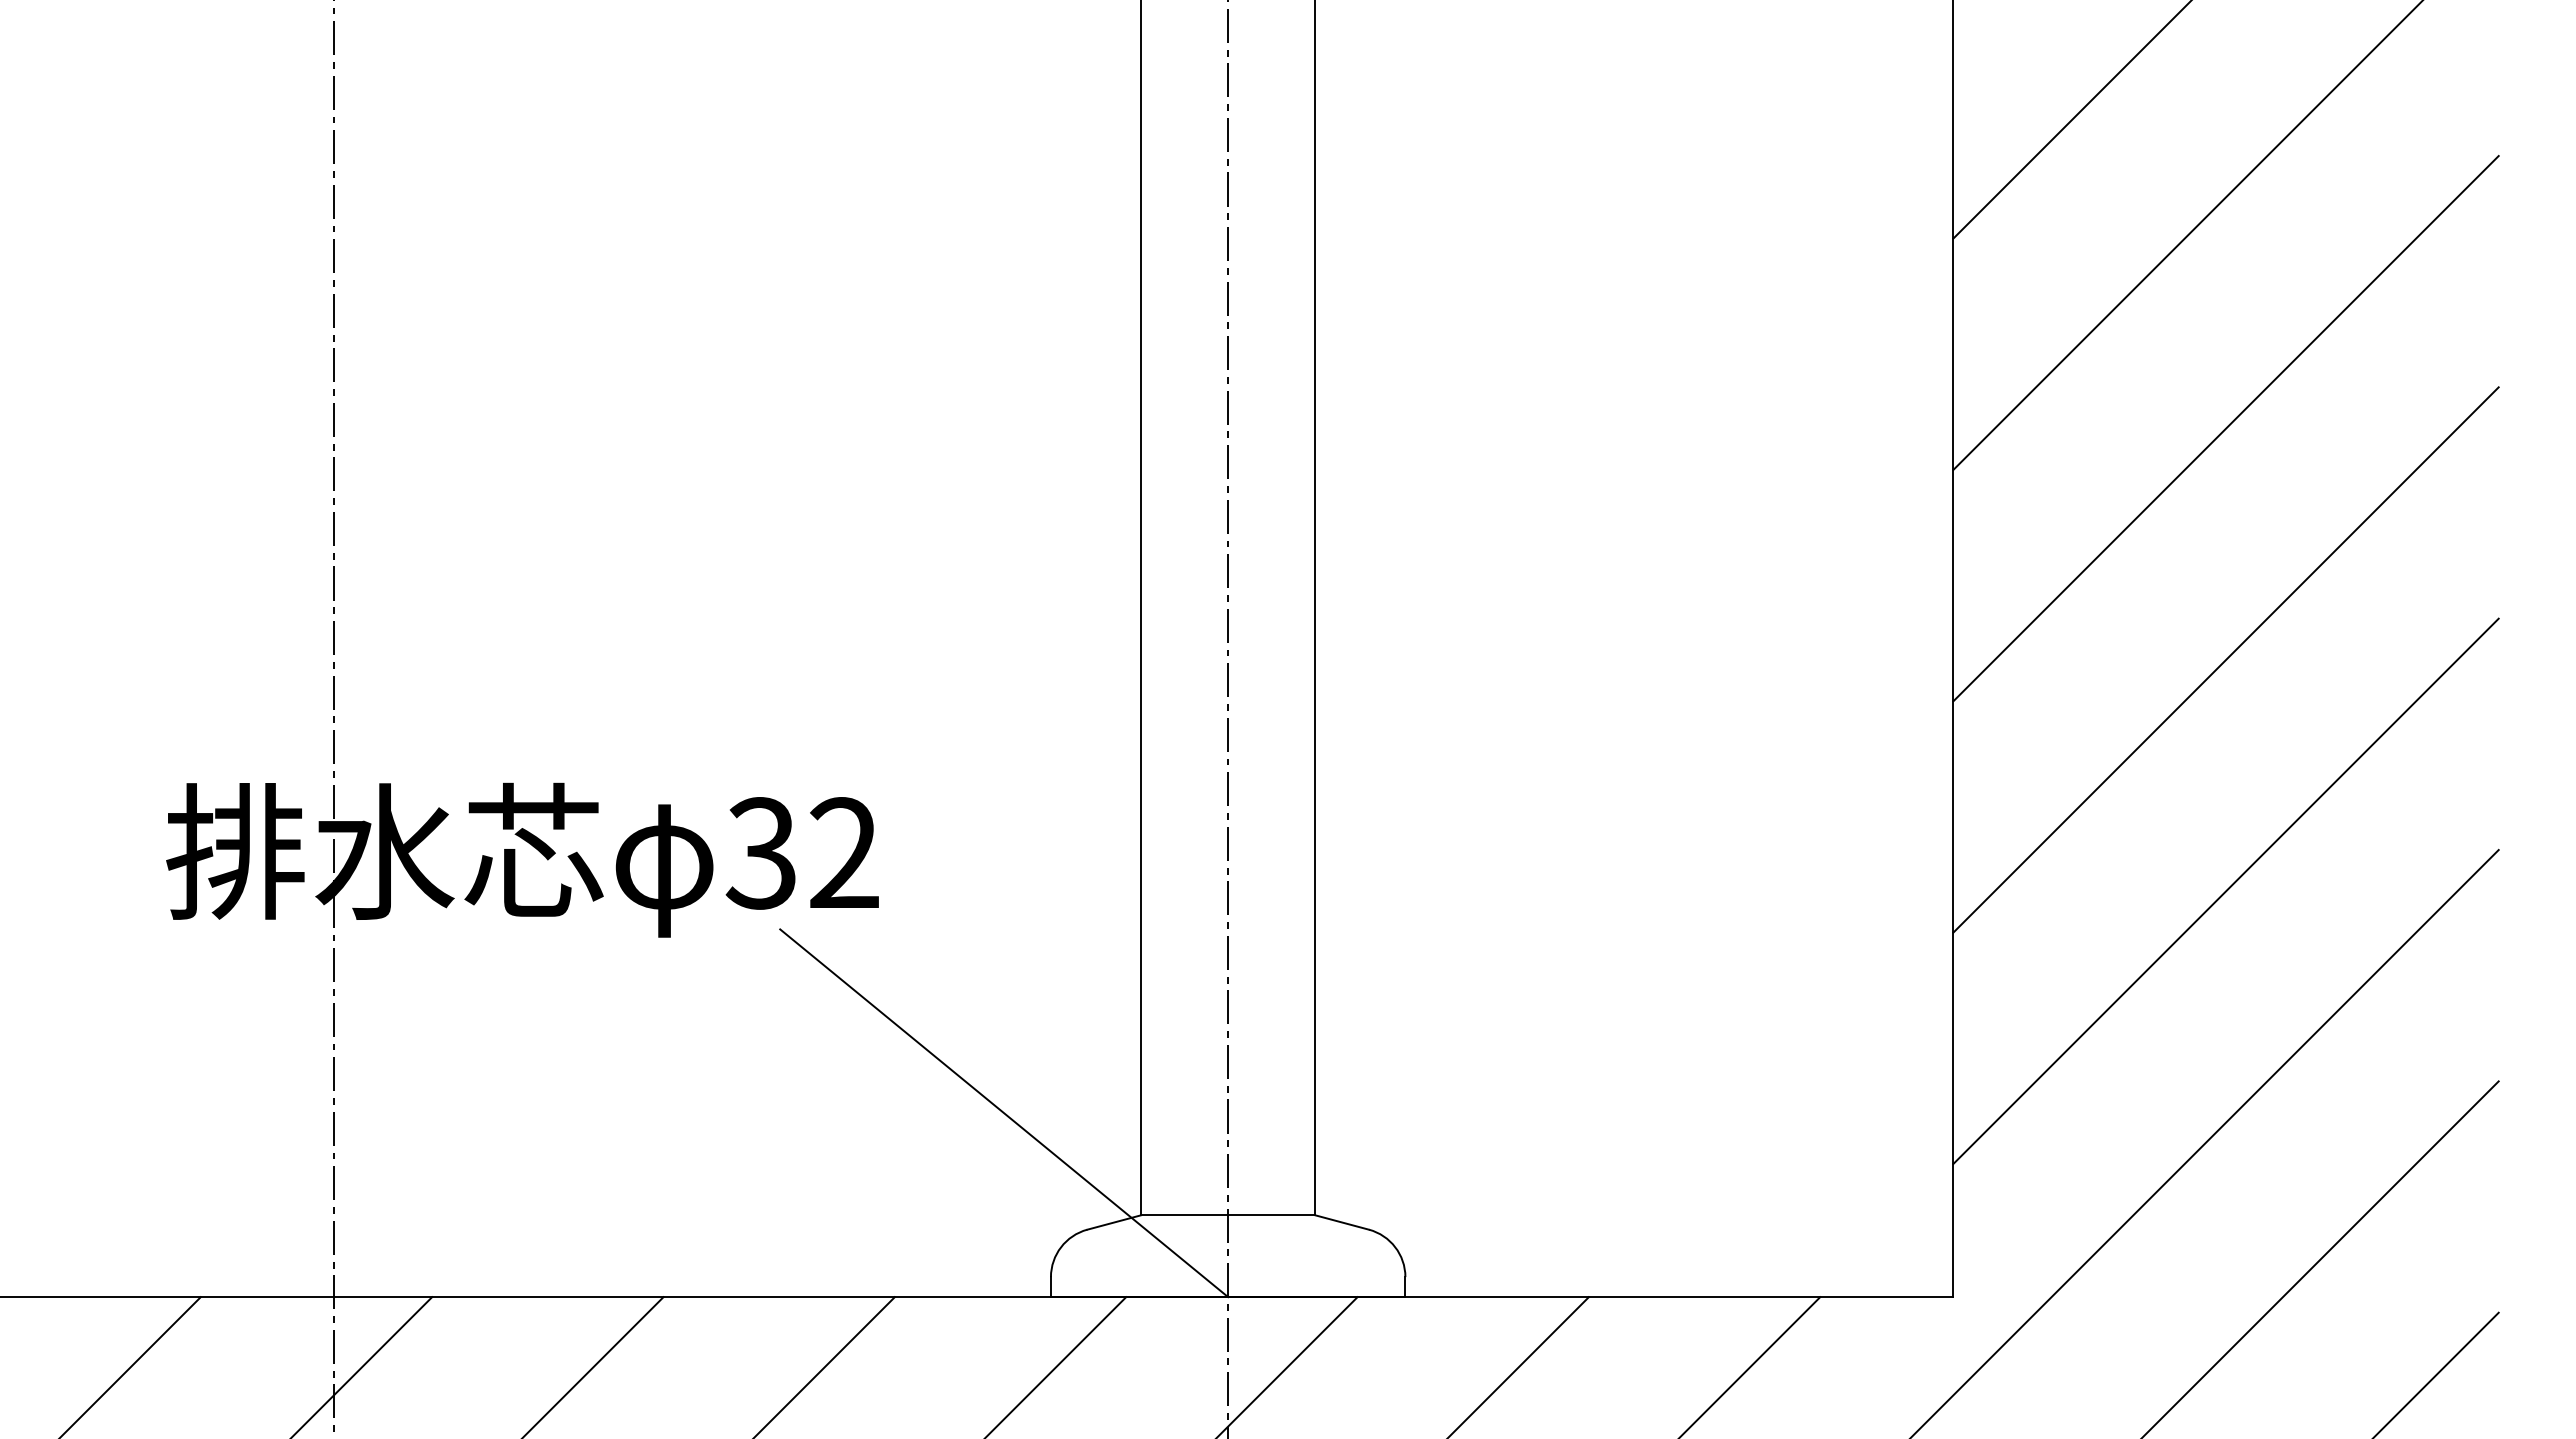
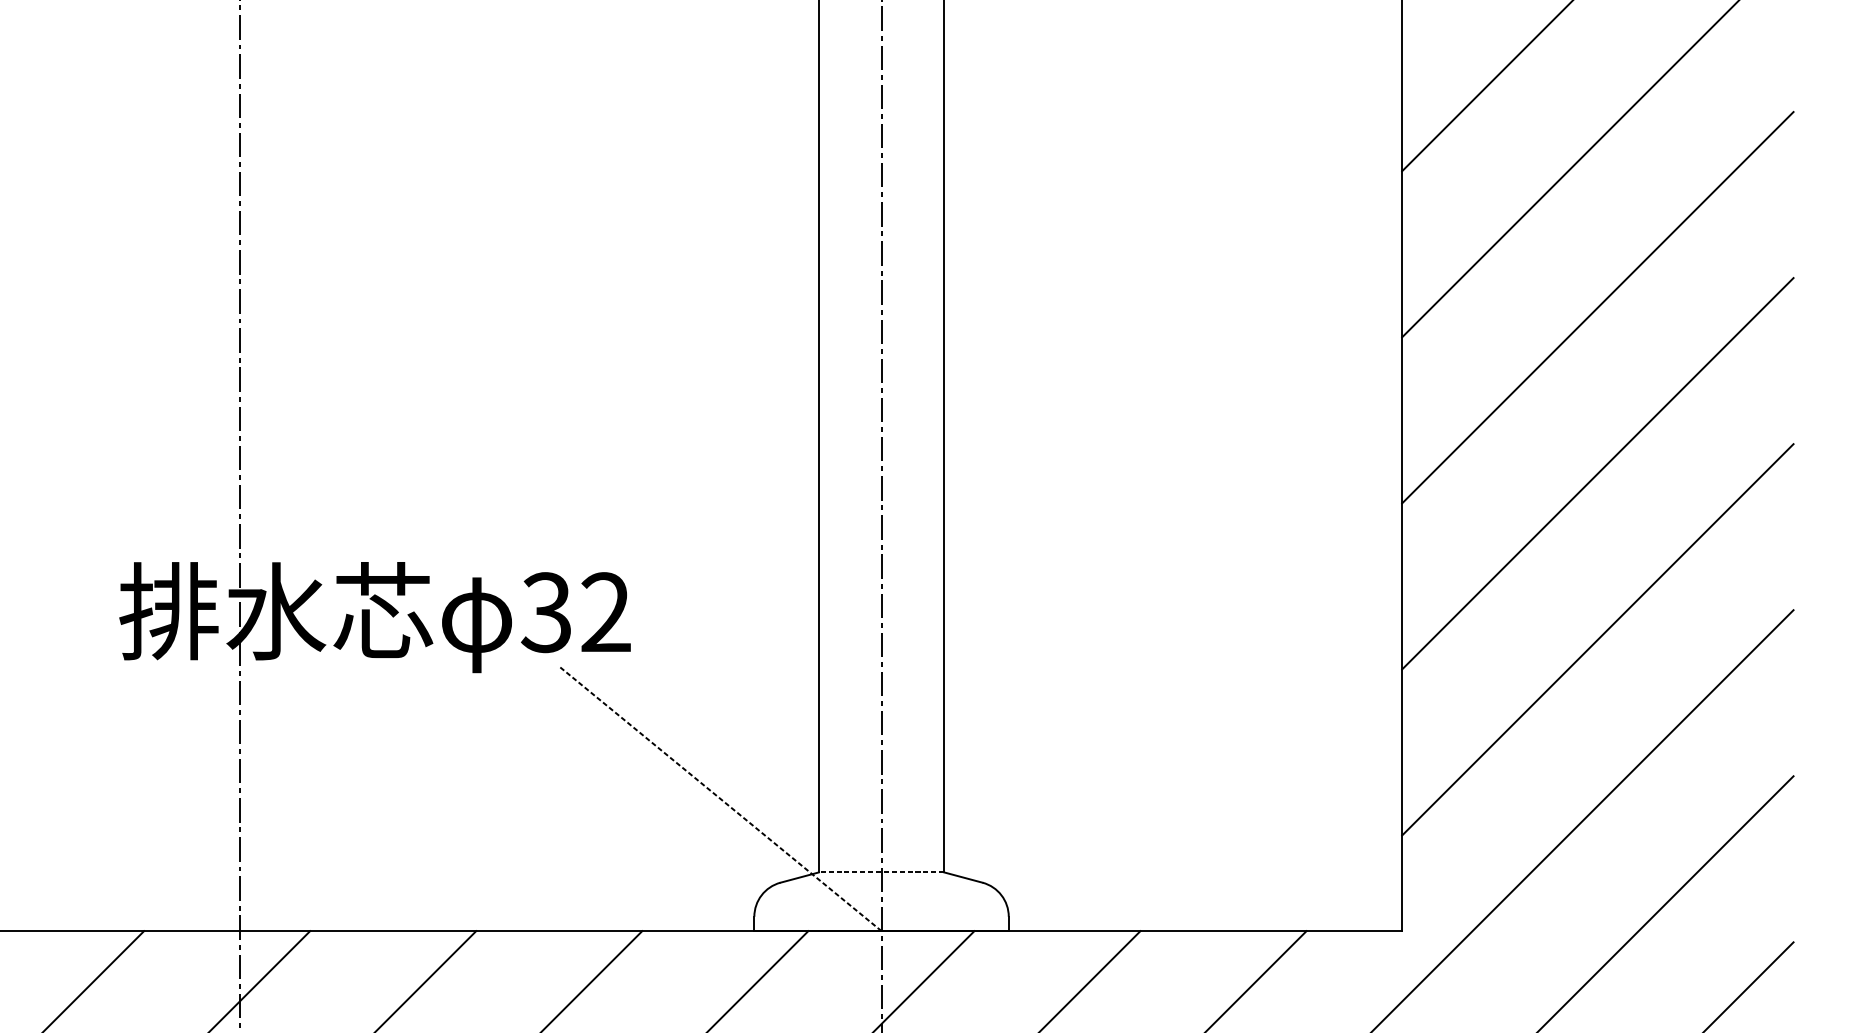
line: (1004, 1113) -> (721, 799), solid -> dashed
line: (1227, 1215) -> (881, 872), solid -> dashed

